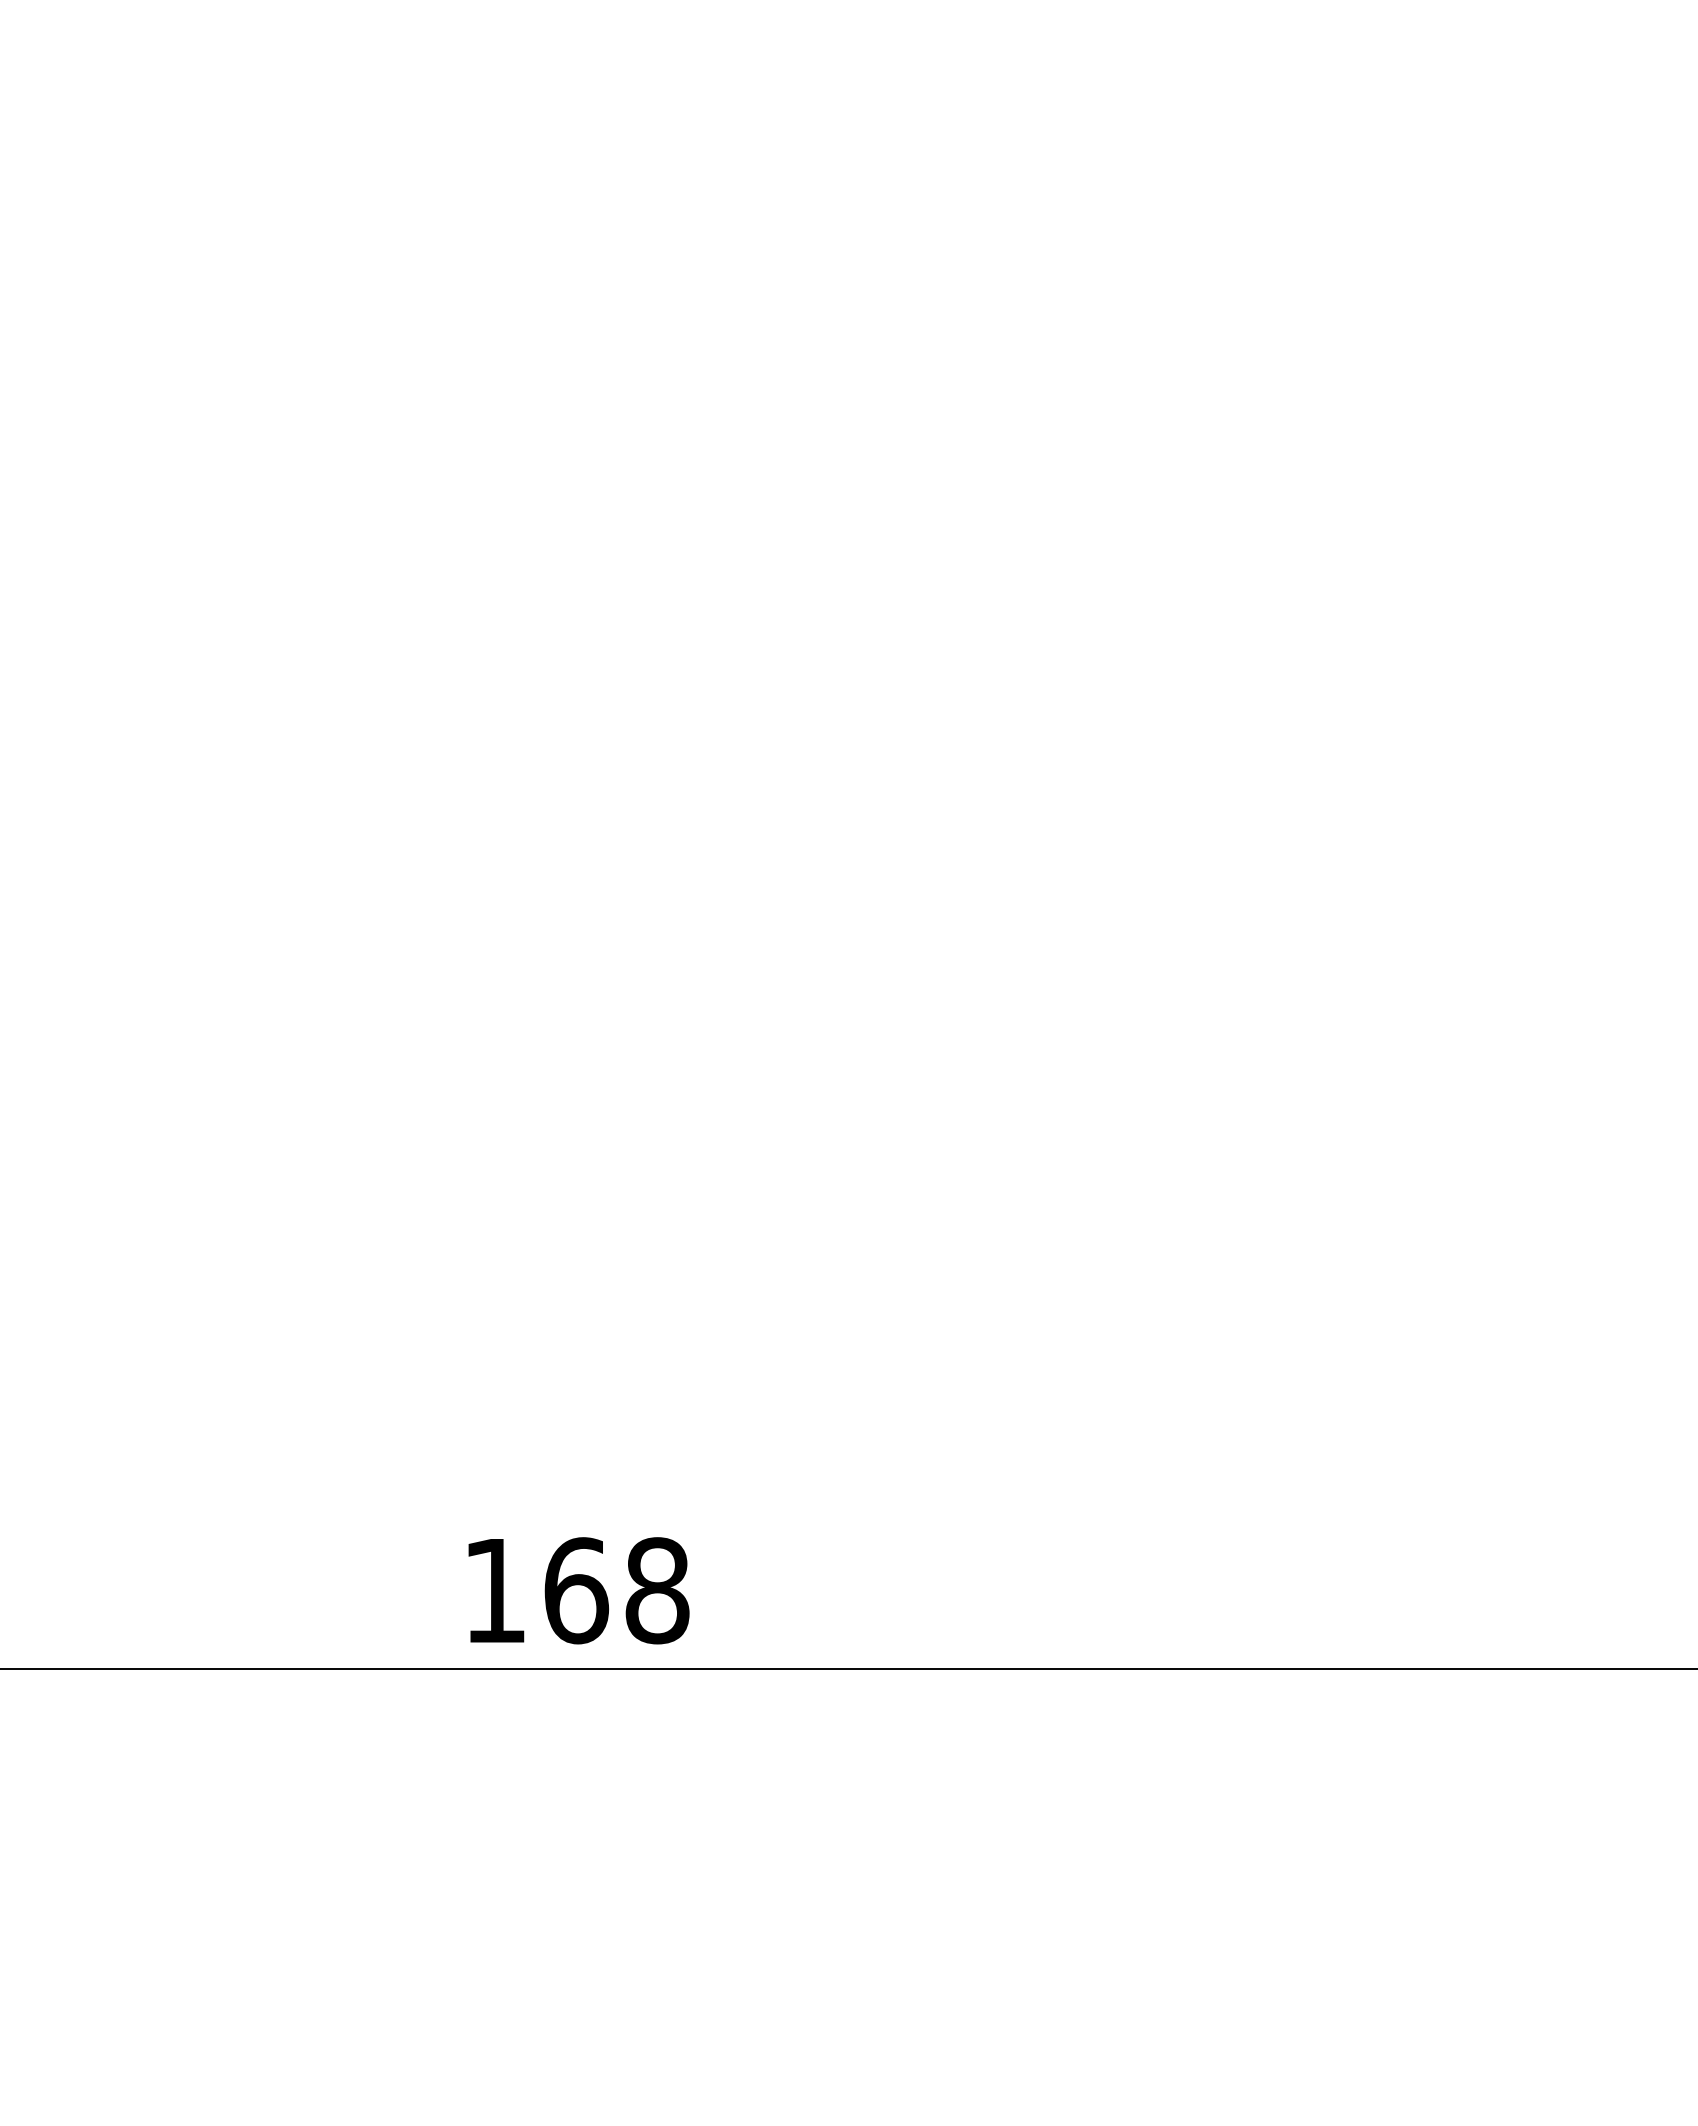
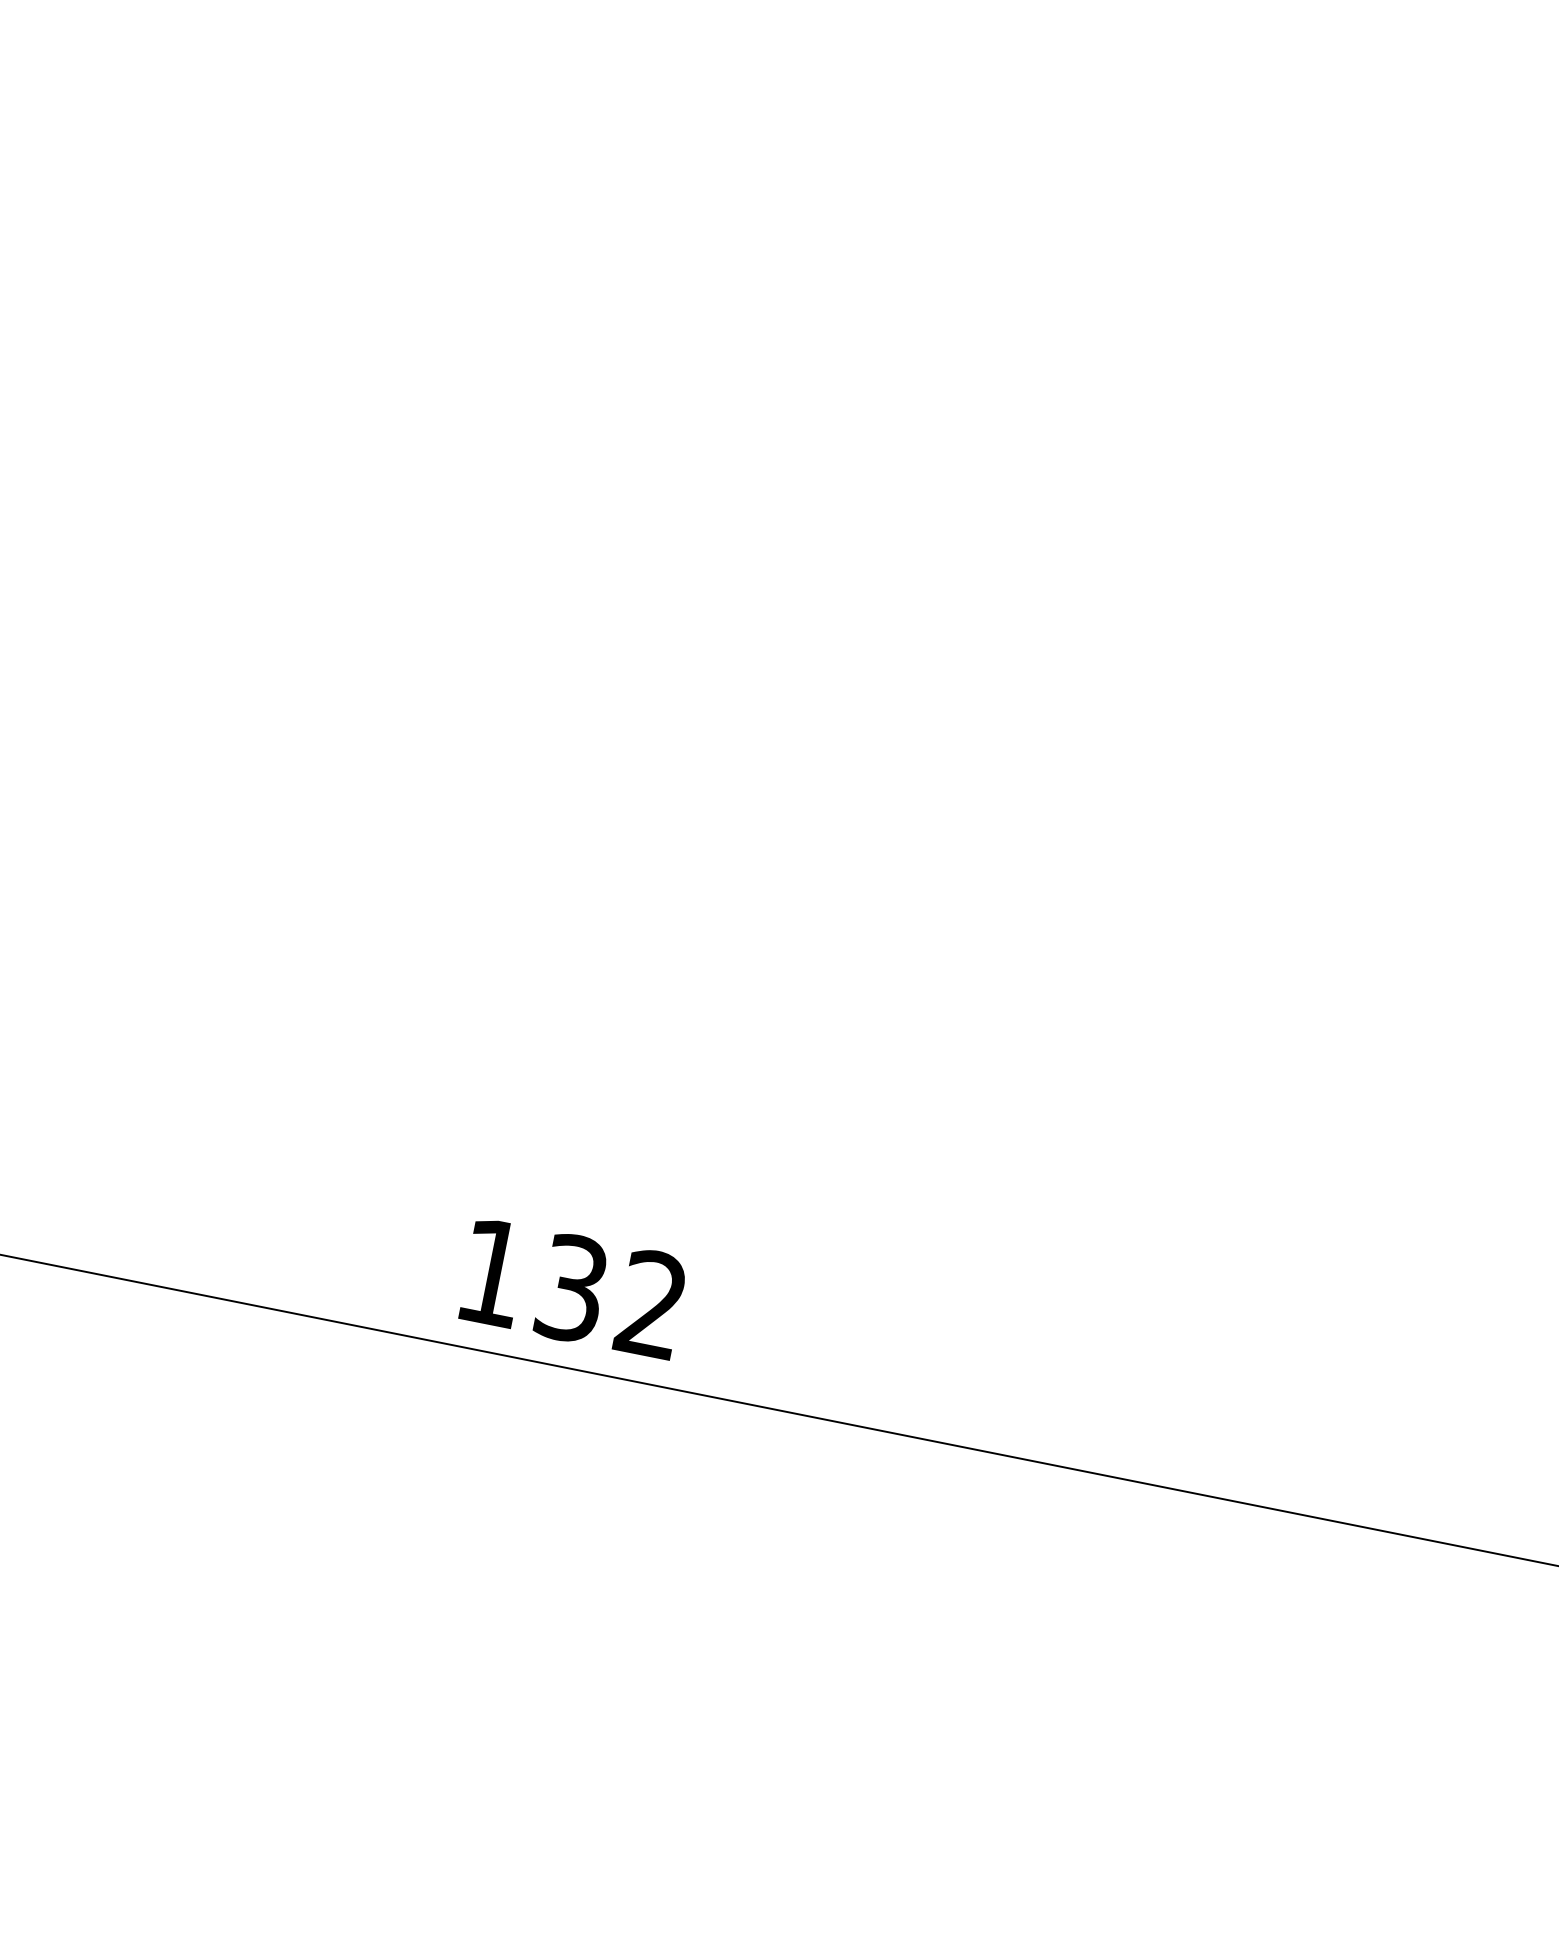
text: (616, 1590) -> (612, 1296), 168 -> 132

